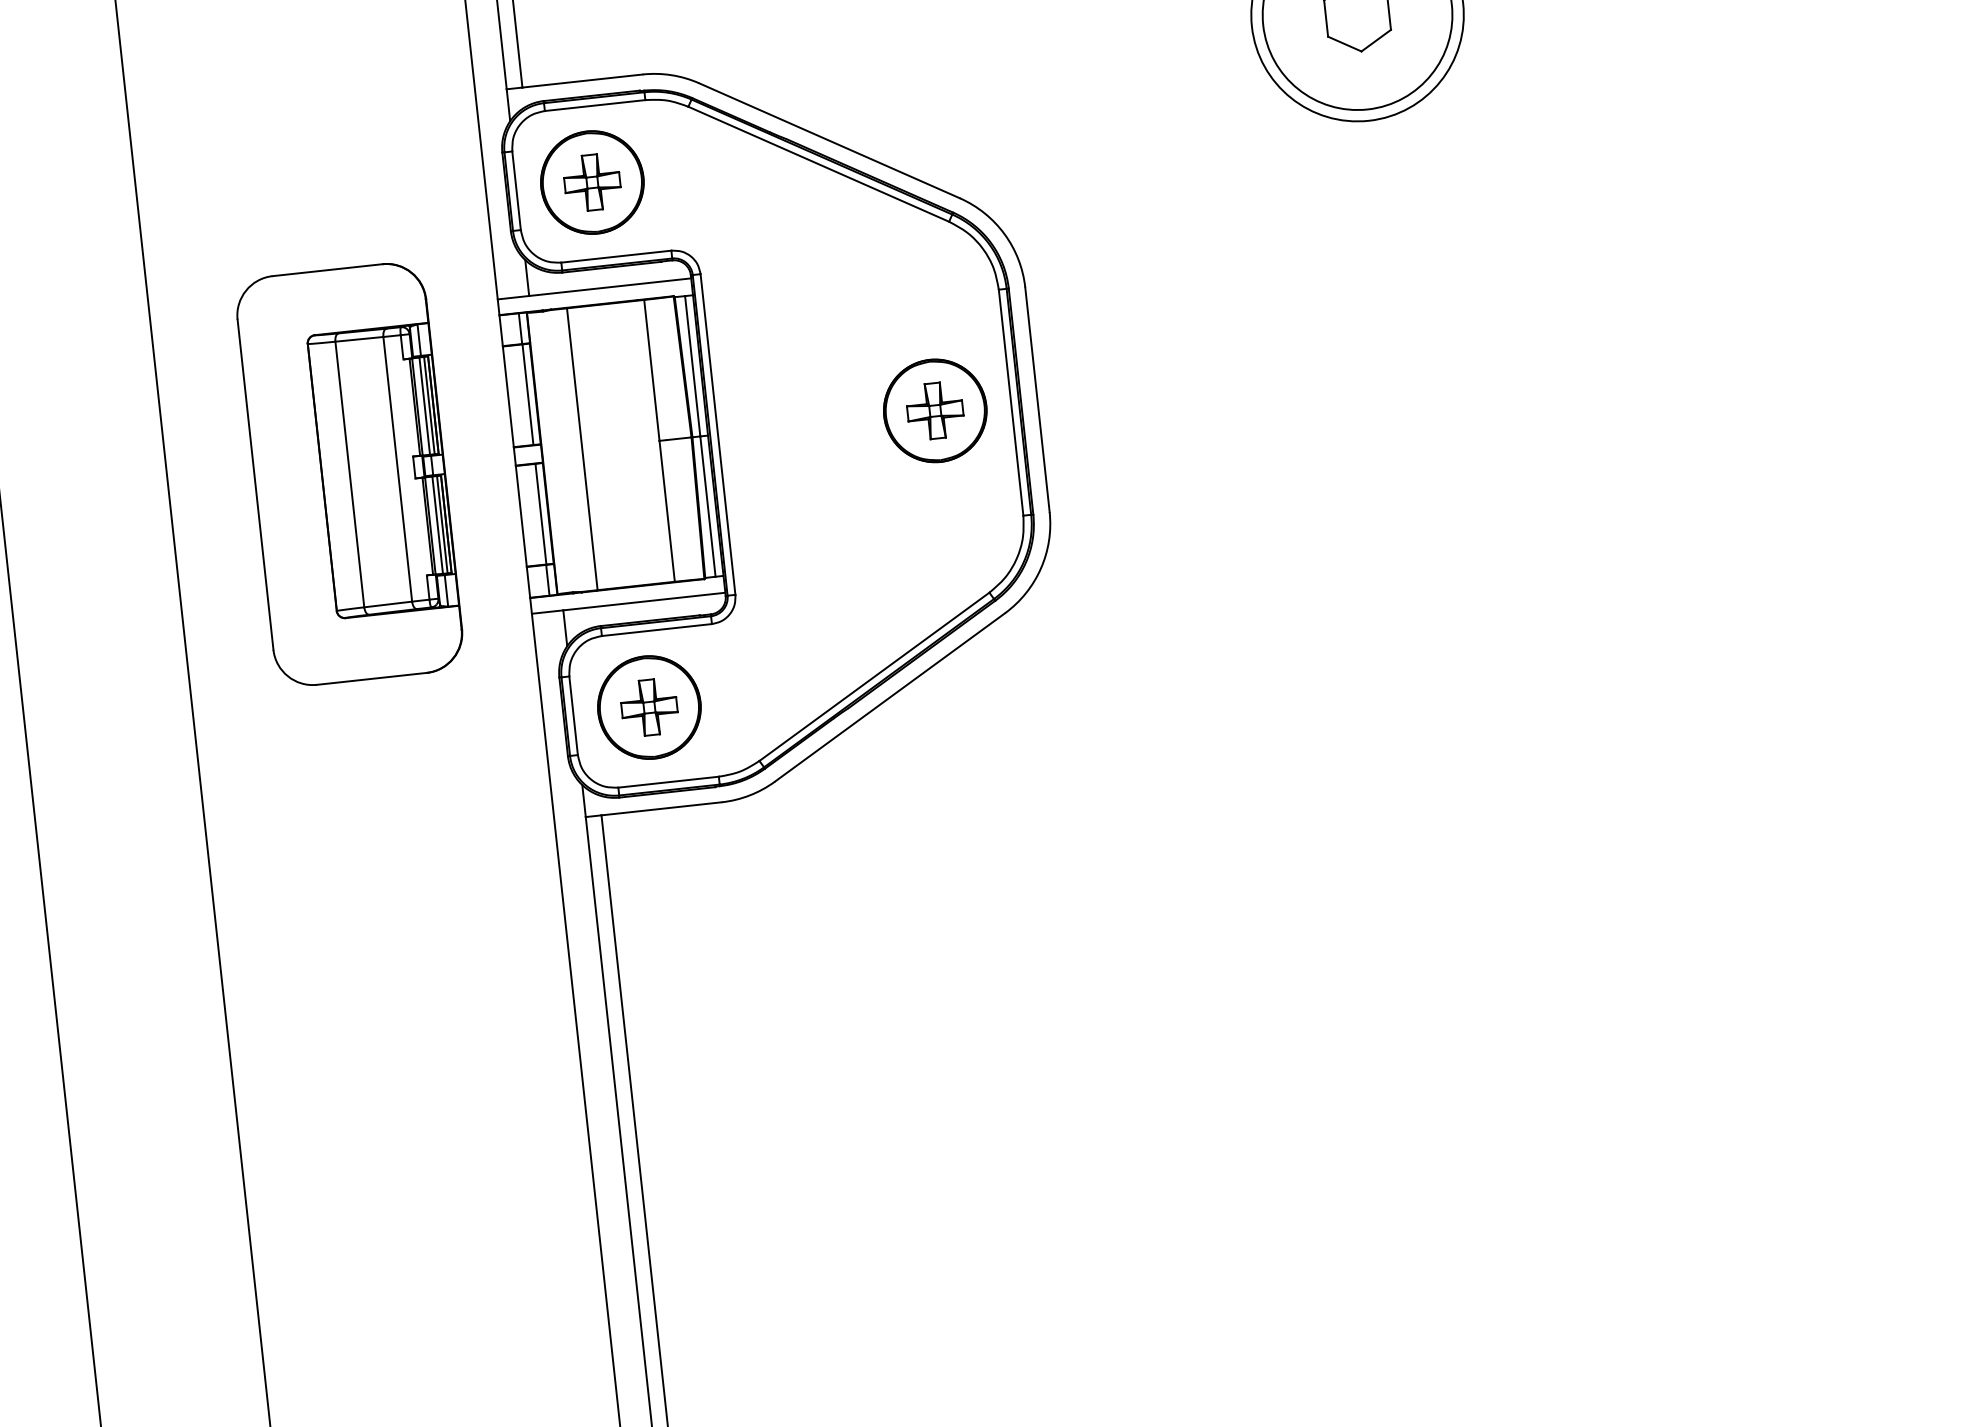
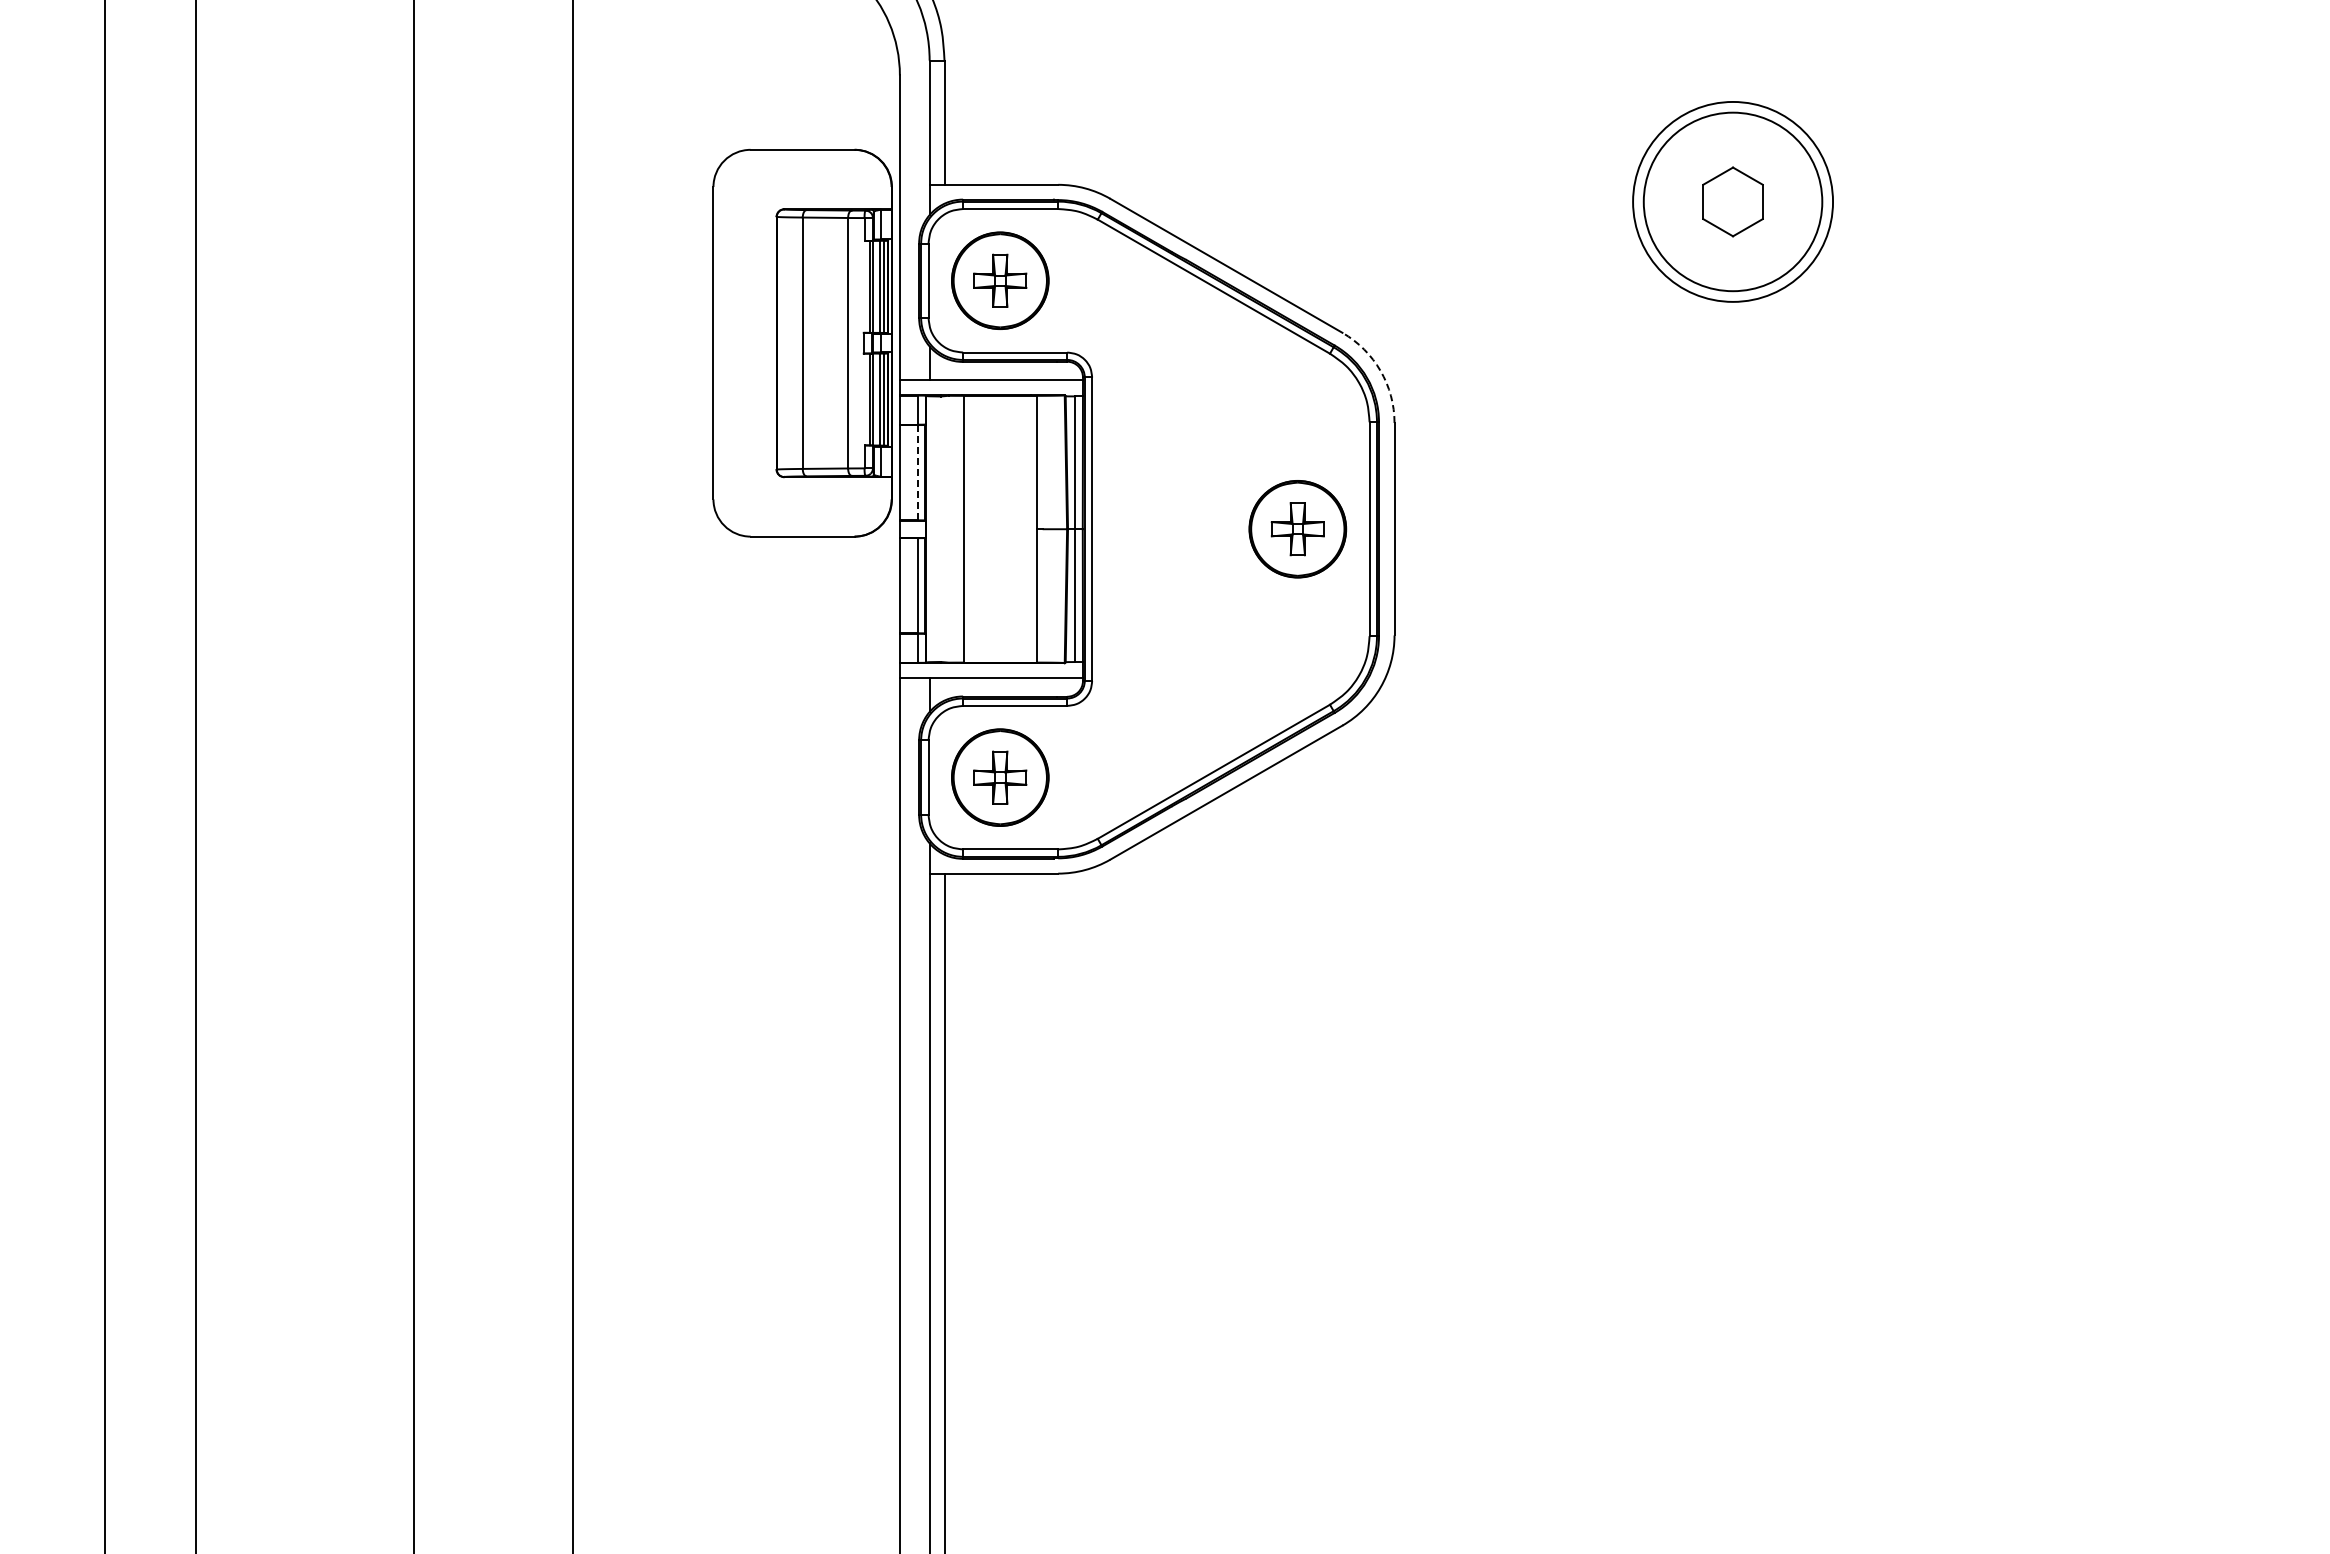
arc: (1004, 233) -> (1380, 370), solid -> dashed
line: (527, 394) -> (918, 472), solid -> dashed
part: (349, 473) -> (802, 342), moved

